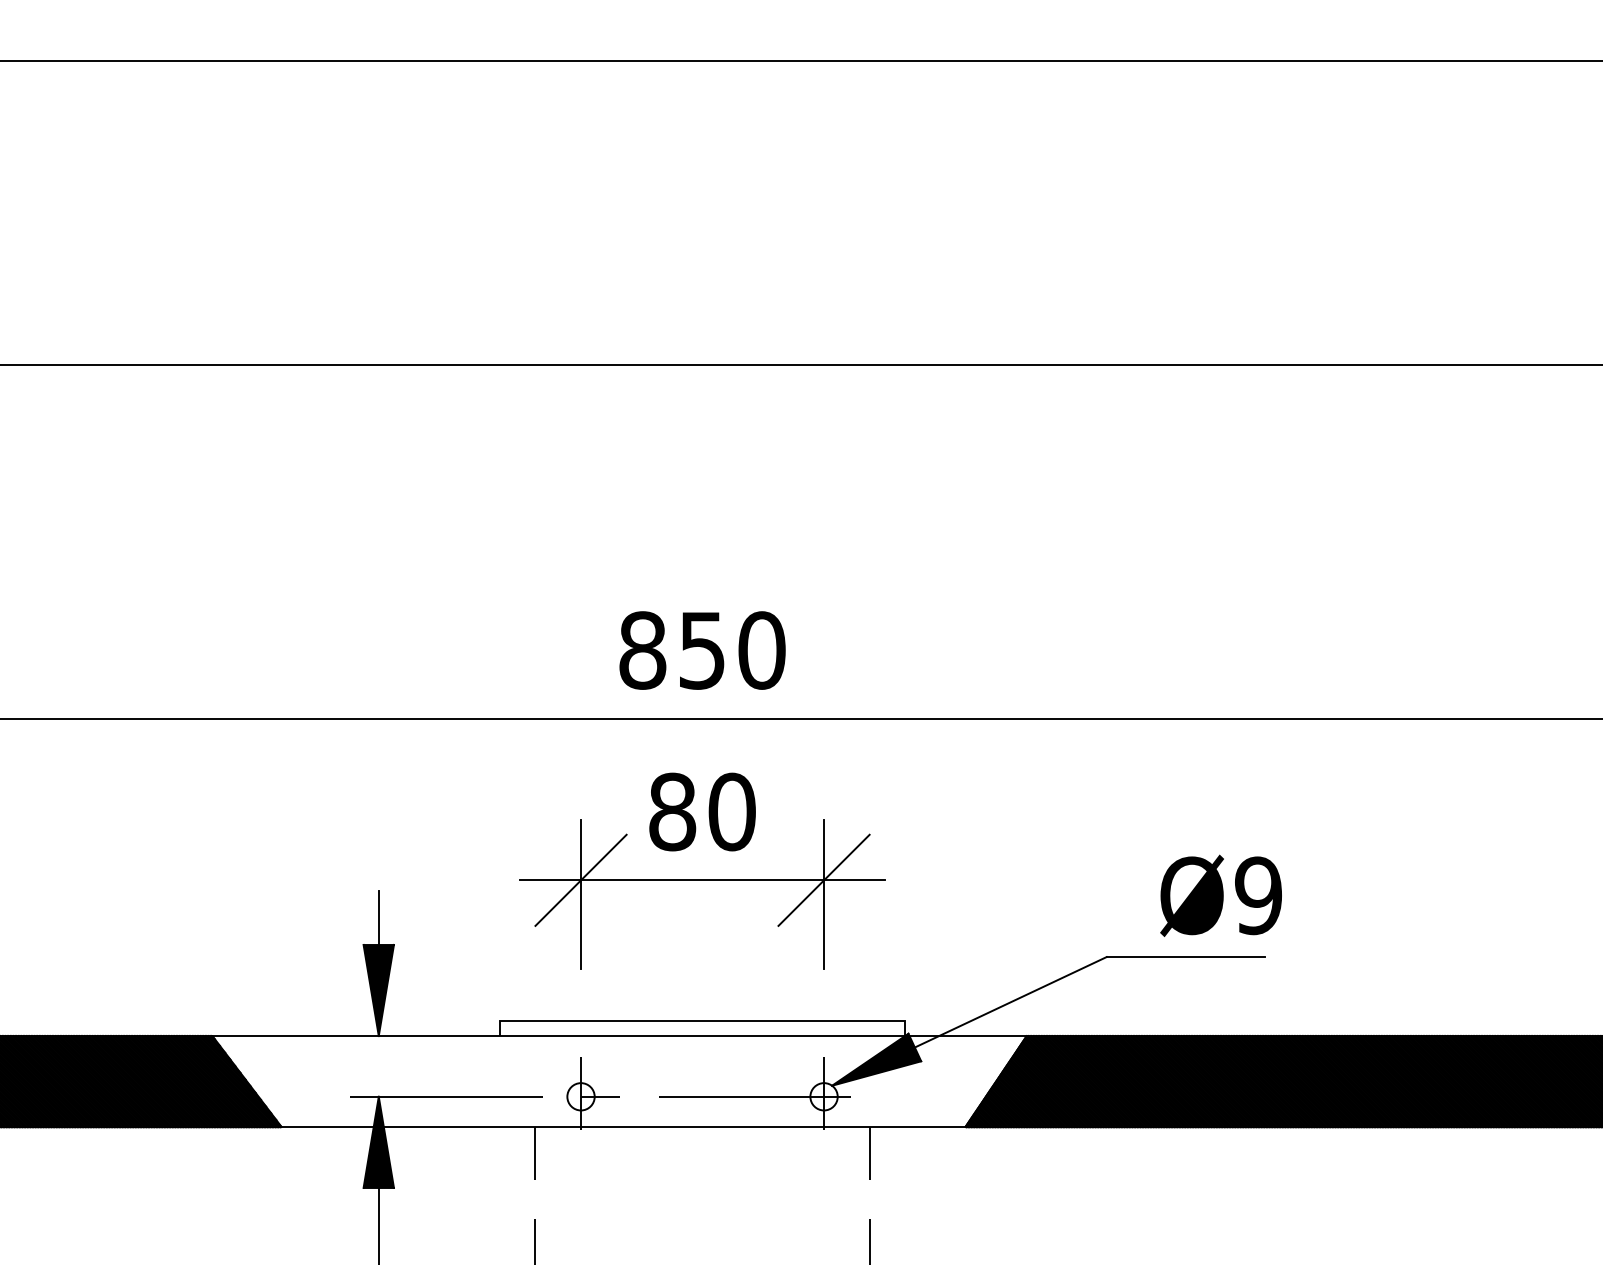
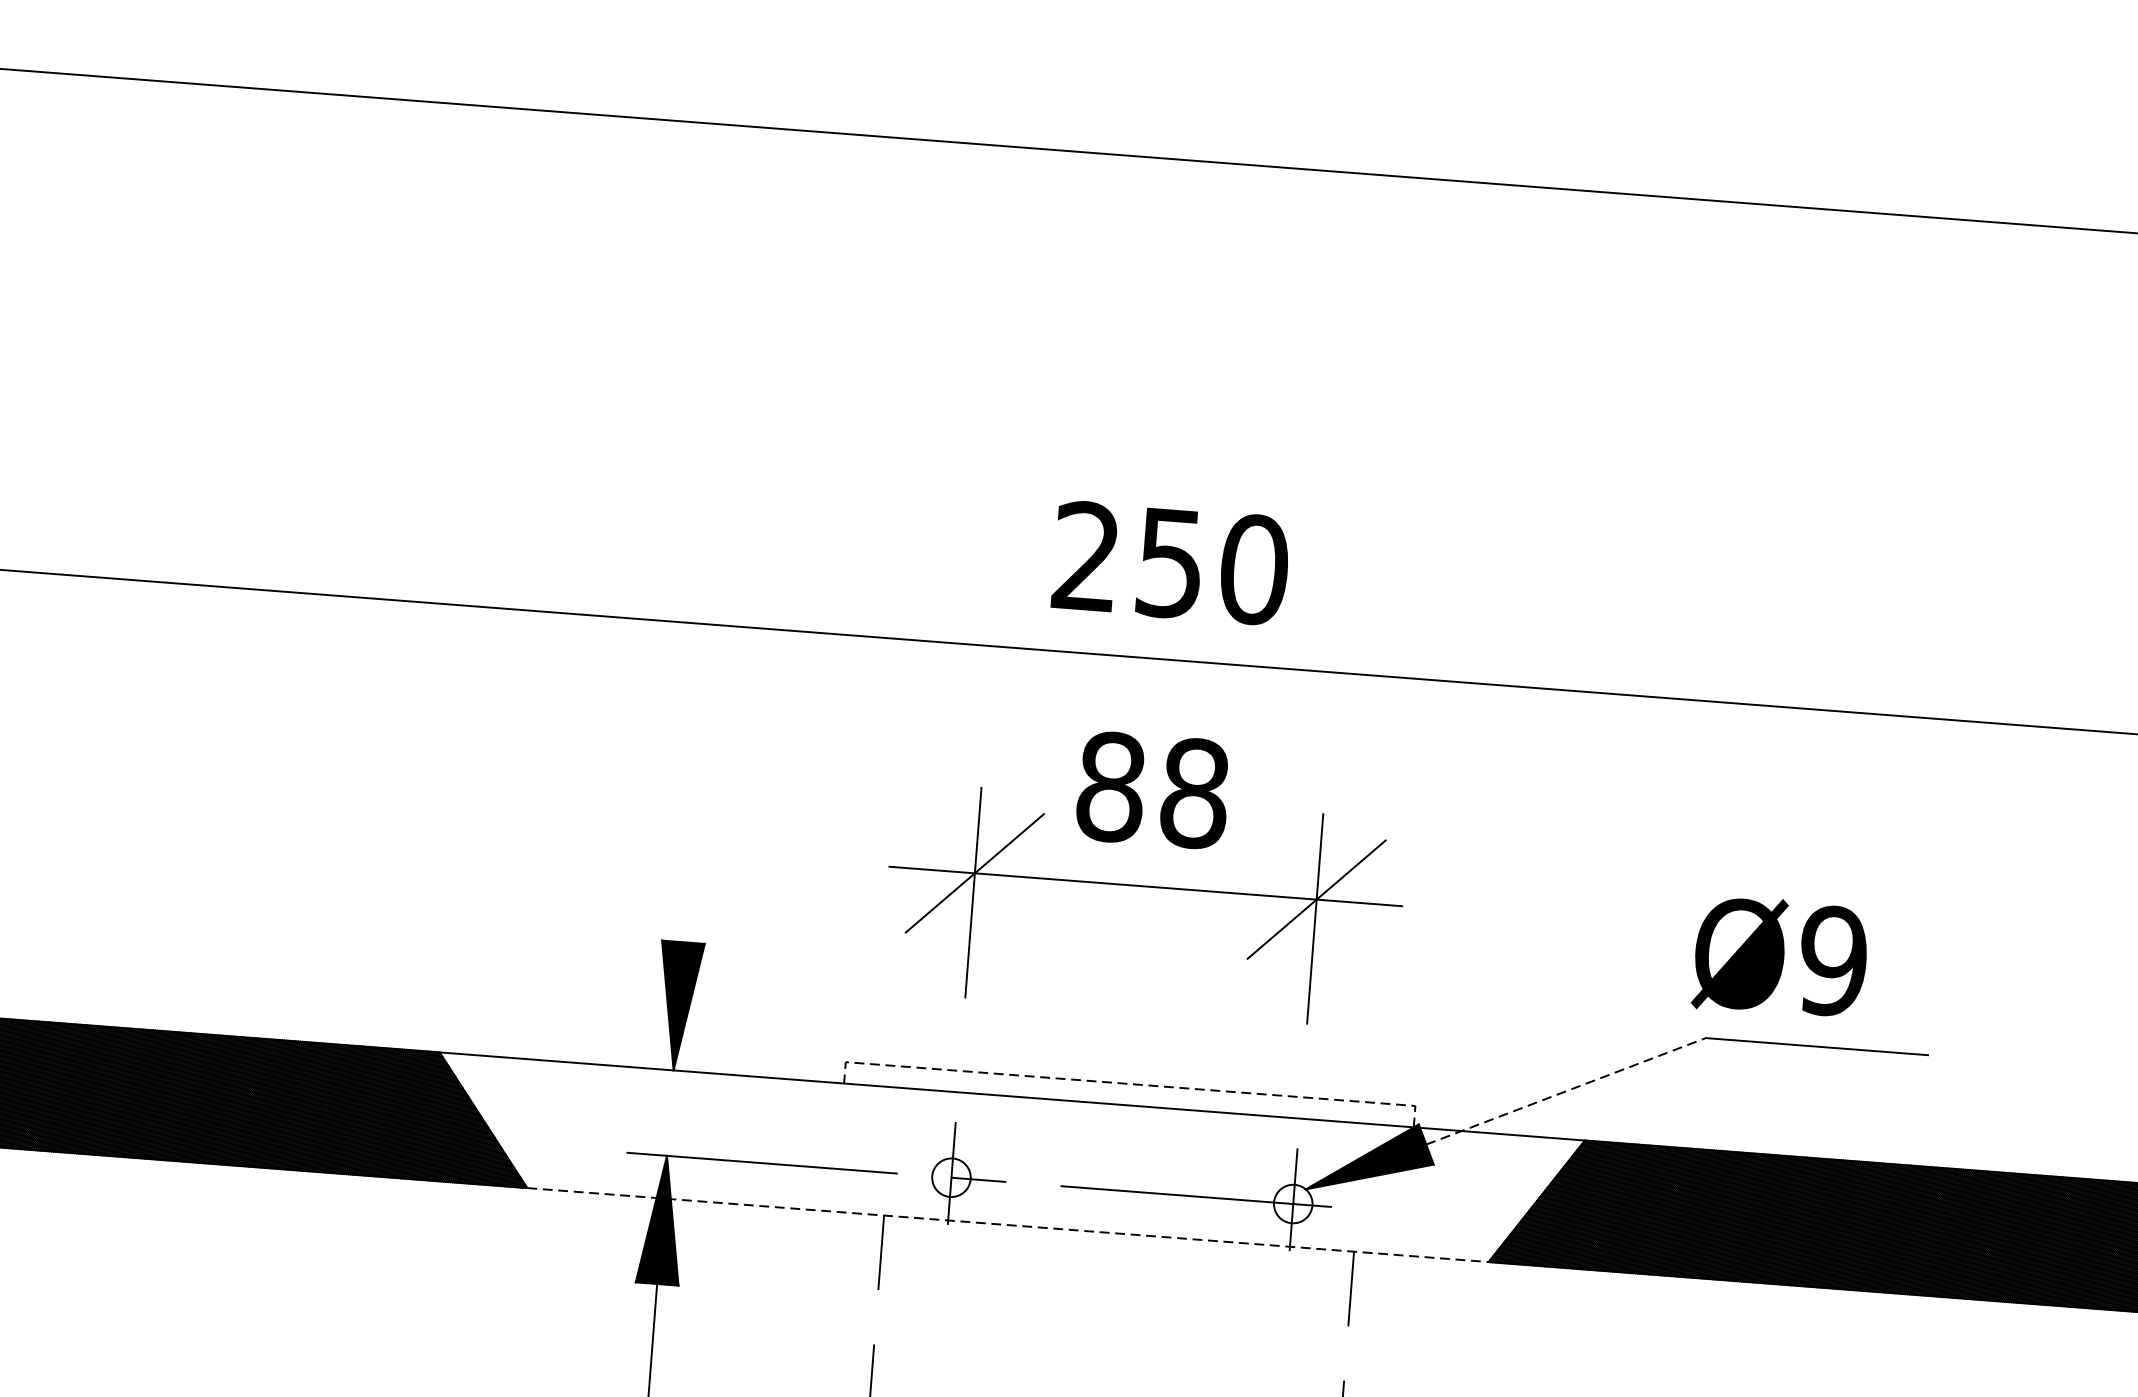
text: (642, 650) -> (1086, 556), 850 -> 250
text: (731, 812) -> (1193, 794), 80 -> 88
text: (1220, 895) -> (1779, 956), moved
line: (378, 917) -> (686, 903), removed
line: (1011, 1002) -> (1567, 1091), solid -> dashed
line: (702, 1020) -> (1130, 1083), solid -> dashed
line: (623, 1127) -> (1007, 1225), solid -> dashed

